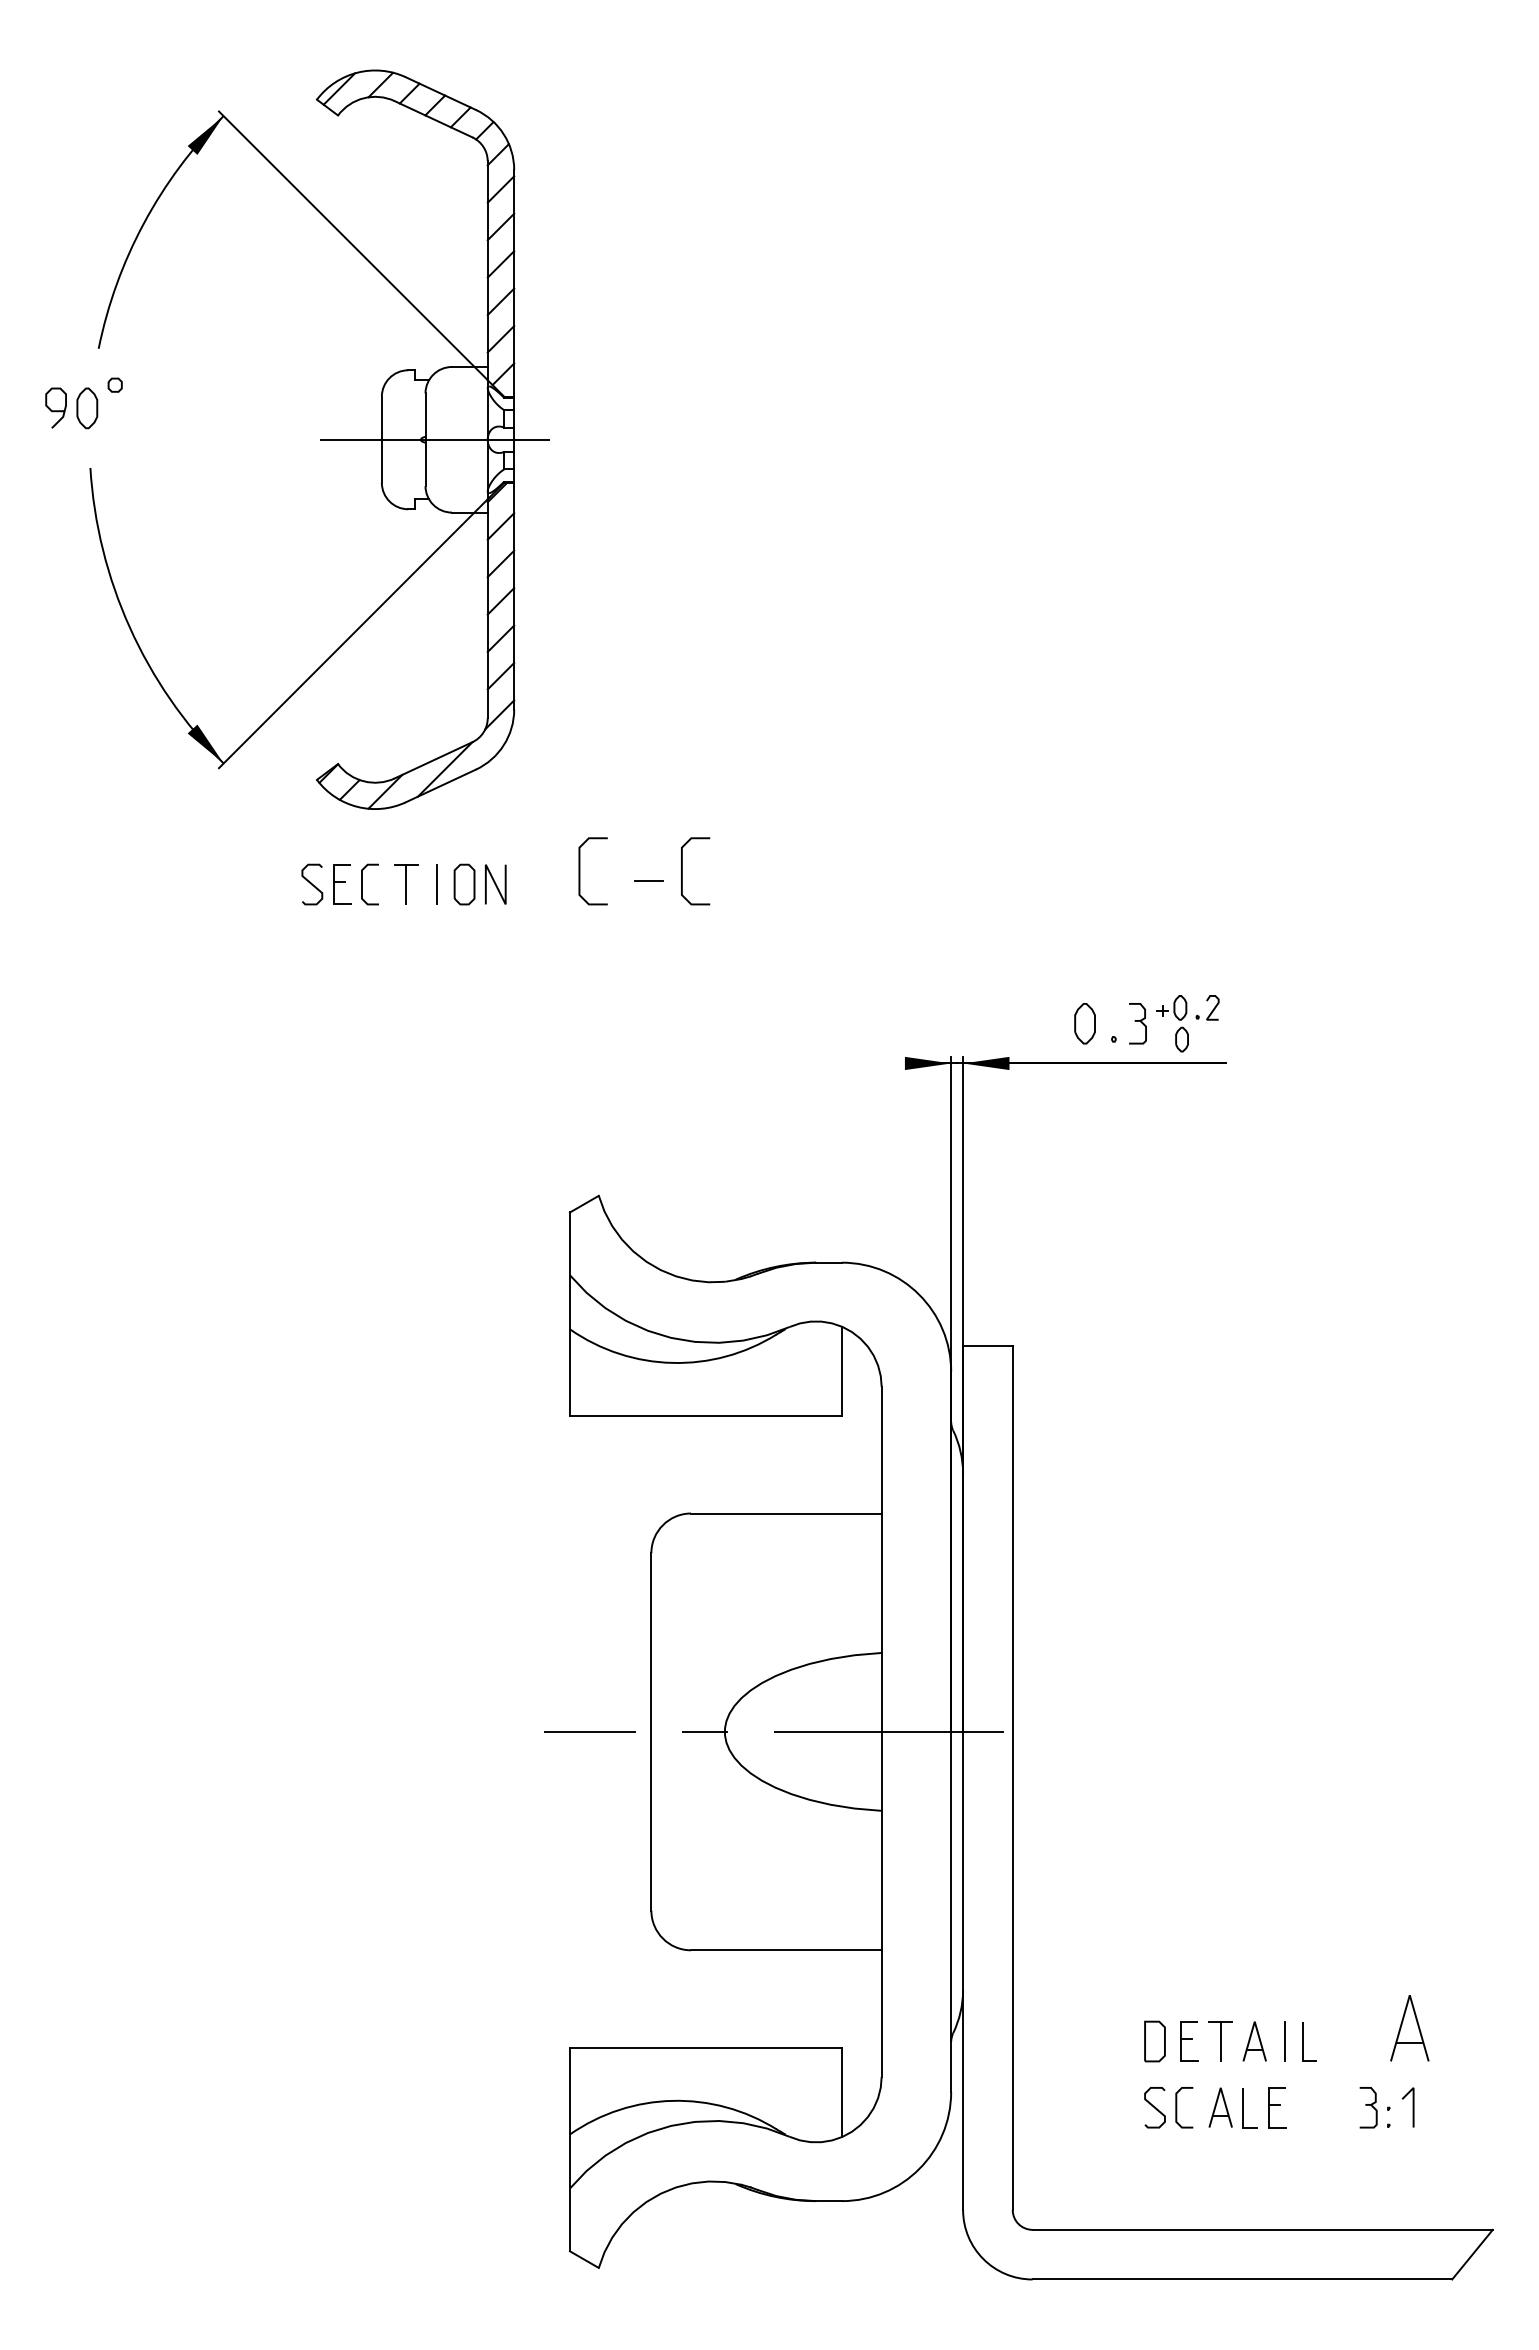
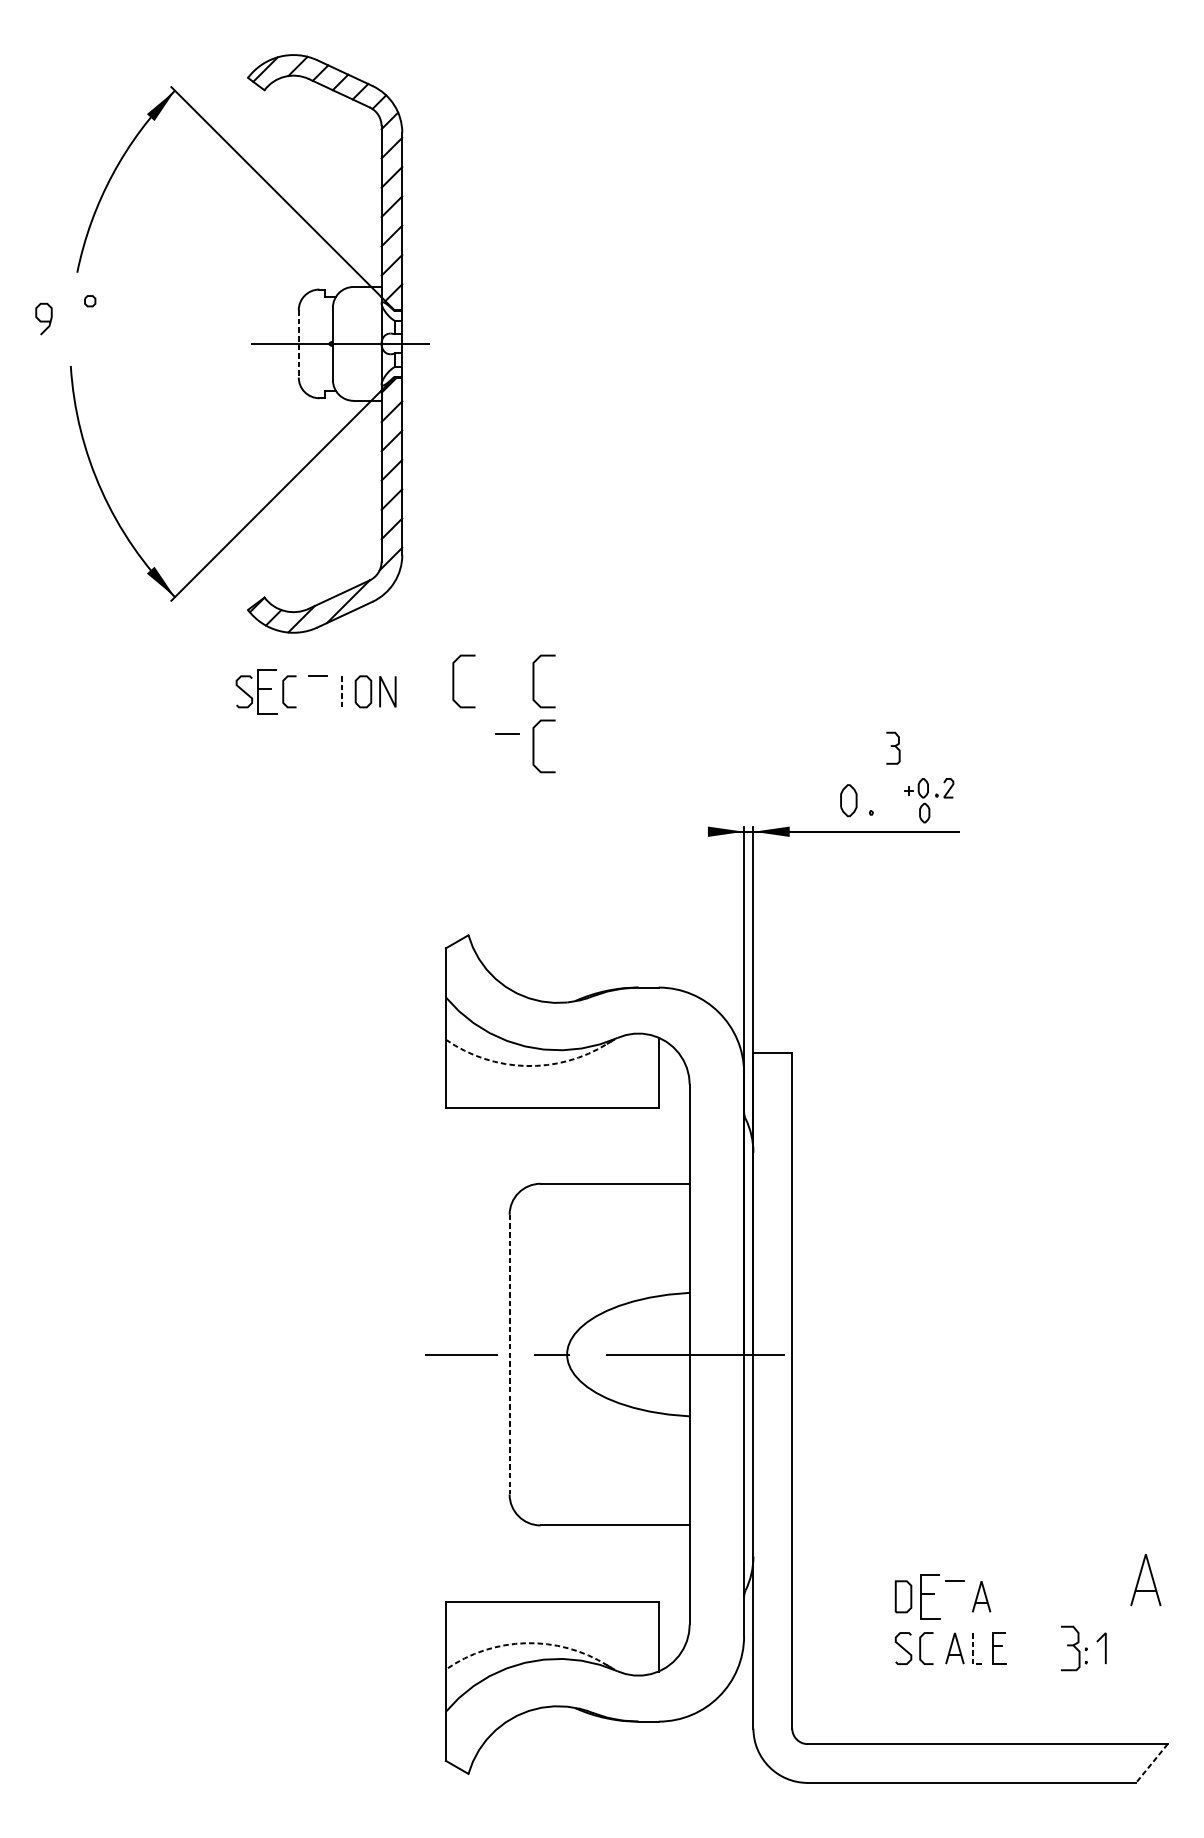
part: (87, 408) -> (68, 319), removed
line: (381, 440) -> (298, 344), solid -> dashed
line: (648, 880) -> (507, 734), moved
part: (342, 884) -> (268, 691), size x1.4
line: (406, 884) -> (318, 691), removed
line: (436, 884) -> (341, 691), solid -> dashed
curve: (682, 954) -> (533, 746), added
part: (1137, 1023) -> (892, 748), moved
arc: (672, 1362) -> (526, 1065), solid -> dashed
line: (651, 1731) -> (509, 1354), solid -> dashed
part: (1409, 2028) -> (1145, 1580), moved
part: (1189, 2041) -> (930, 1596), size x1.4
line: (1220, 2041) -> (954, 1596), removed
line: (1285, 2041) -> (1005, 1596), removed
line: (1303, 2041) -> (1019, 1596), removed
arc: (672, 2100) -> (526, 1642), solid -> dashed
part: (1368, 2107) -> (1070, 1648), size x1.4
line: (1243, 2115) -> (972, 1654), solid -> dashed
line: (1472, 2255) -> (1151, 1764), solid -> dashed

